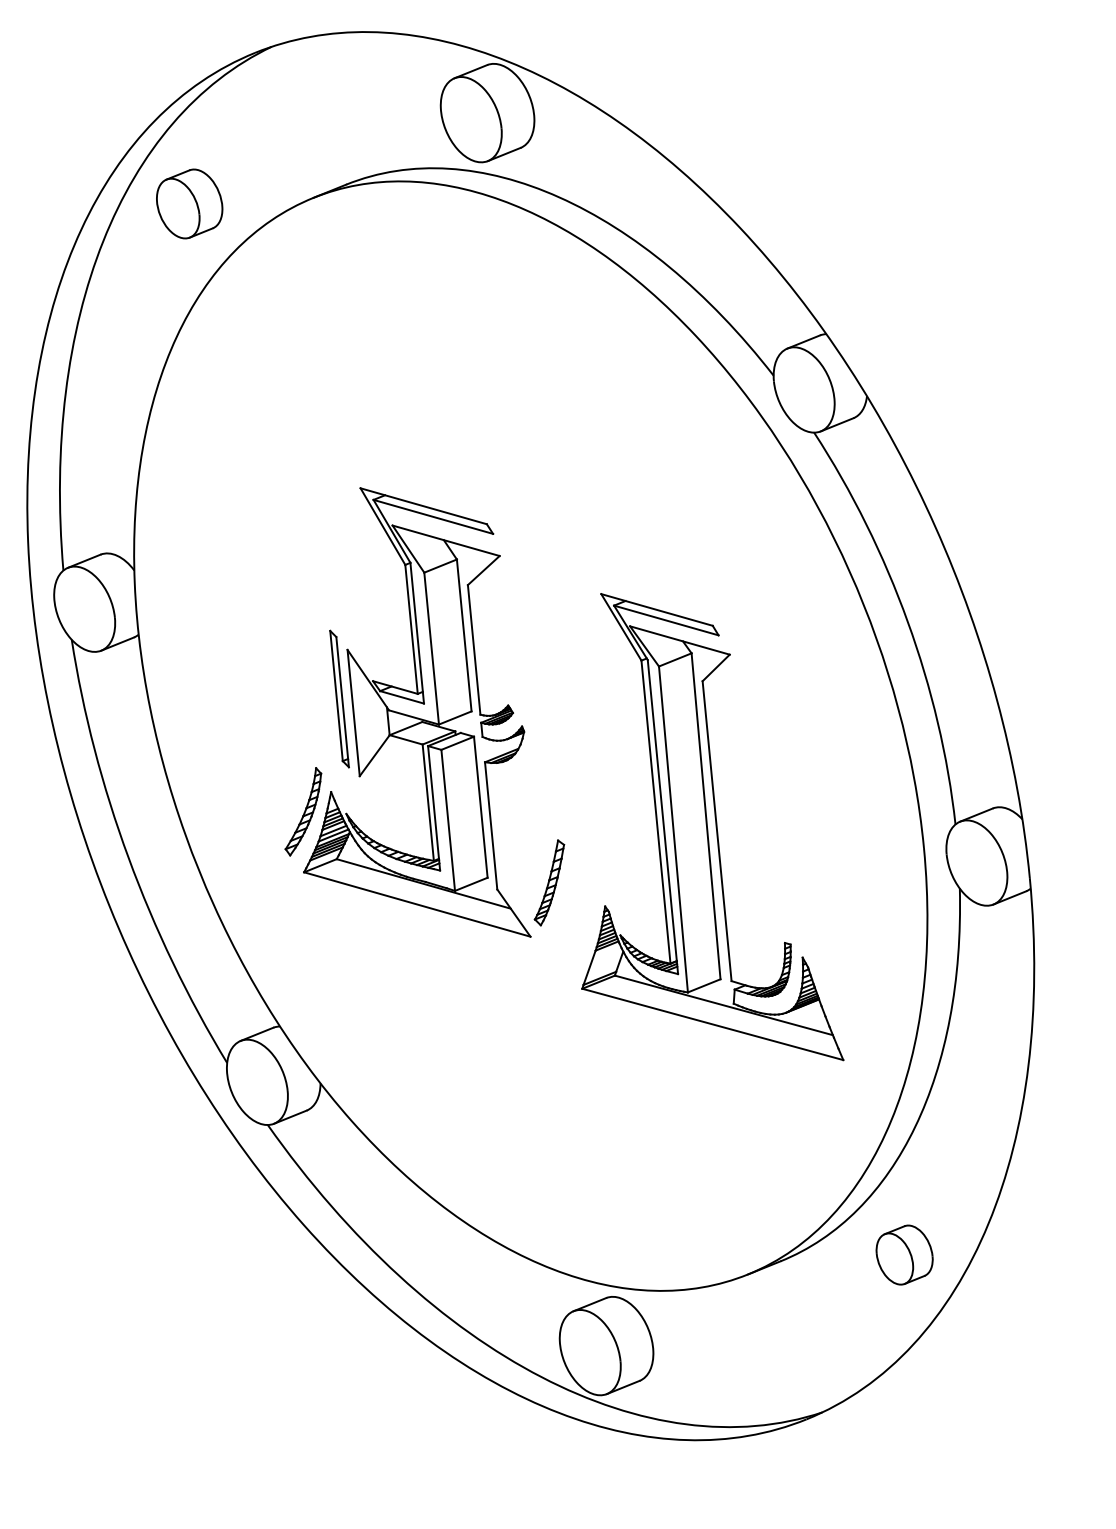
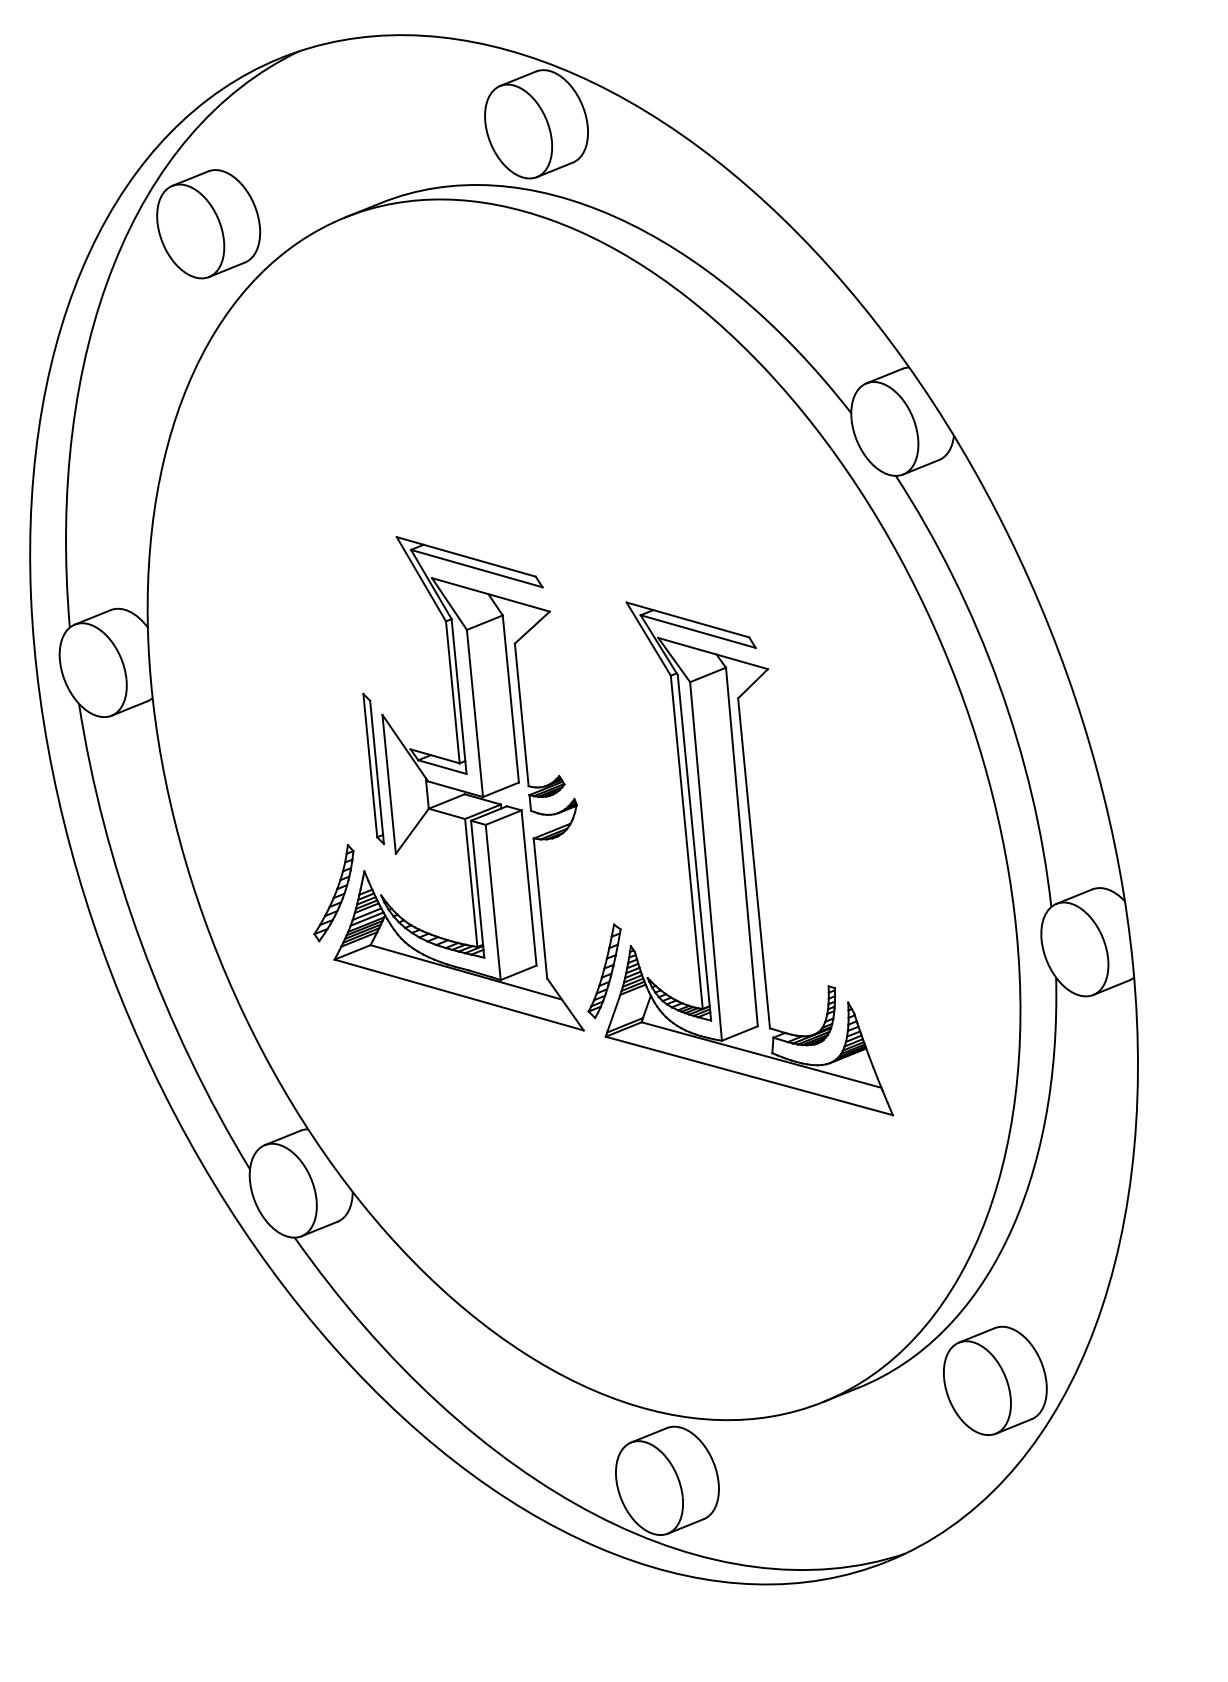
part: (189, 204) -> (208, 224), size x1.43
part: (712, 826) -> (748, 858), moved
part: (904, 1254) -> (995, 1380), size x1.67

